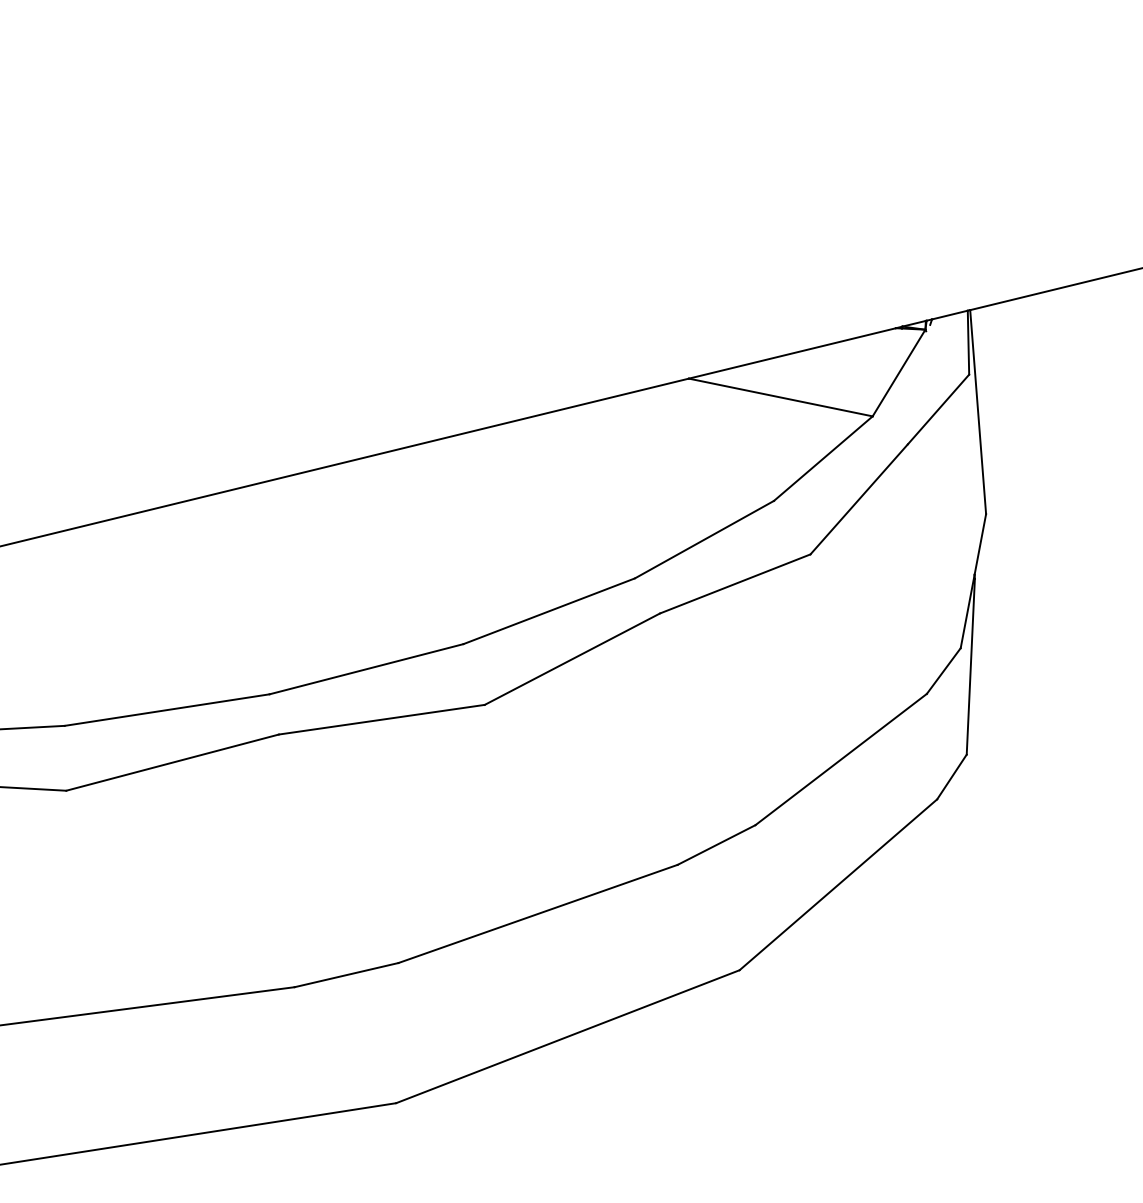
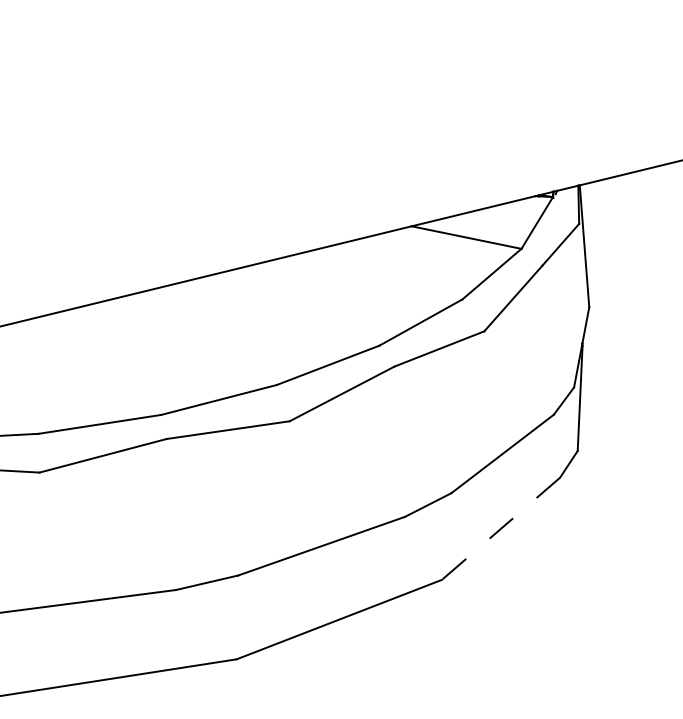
line: (837, 885) -> (500, 529), solid -> dashed

